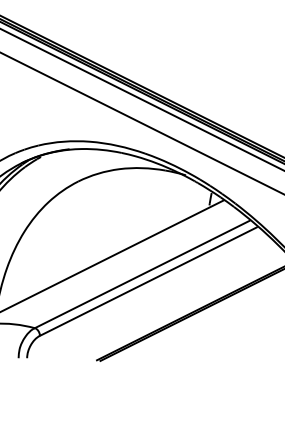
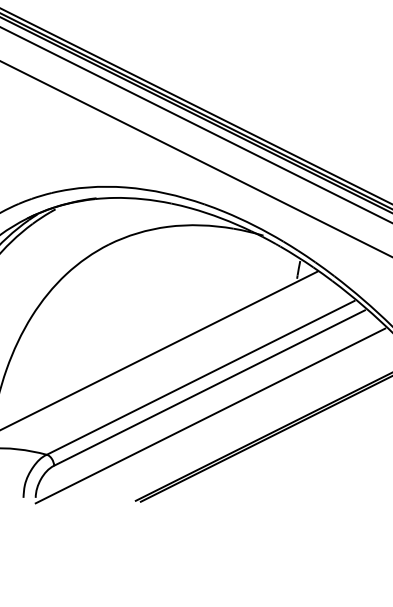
line: (148, 301) -> (209, 416), added

